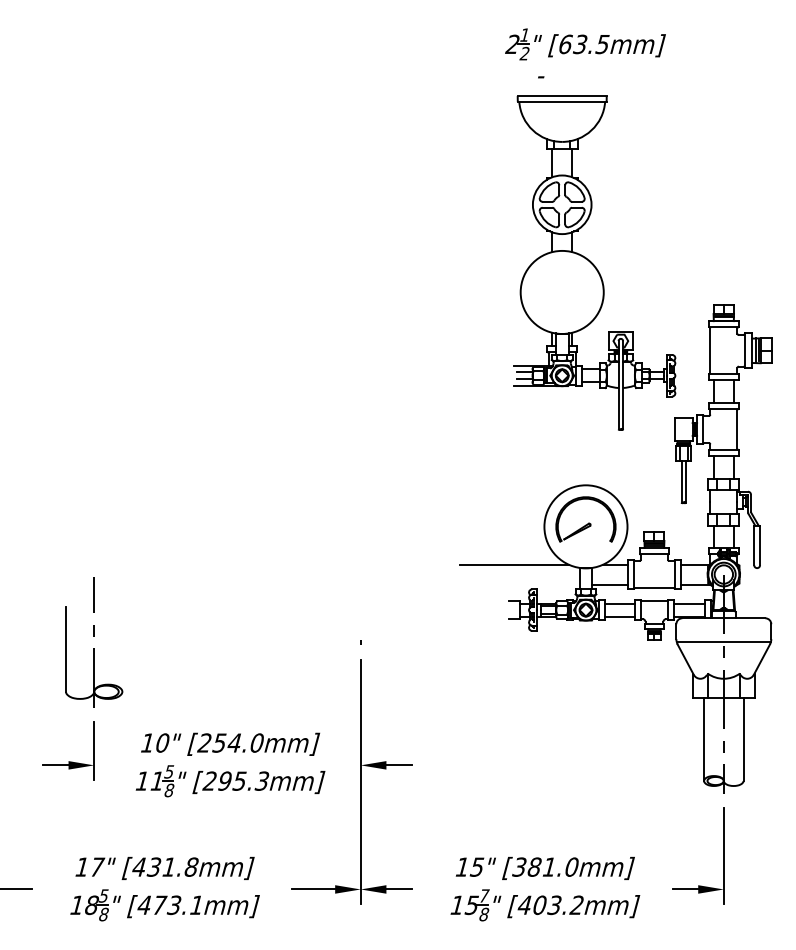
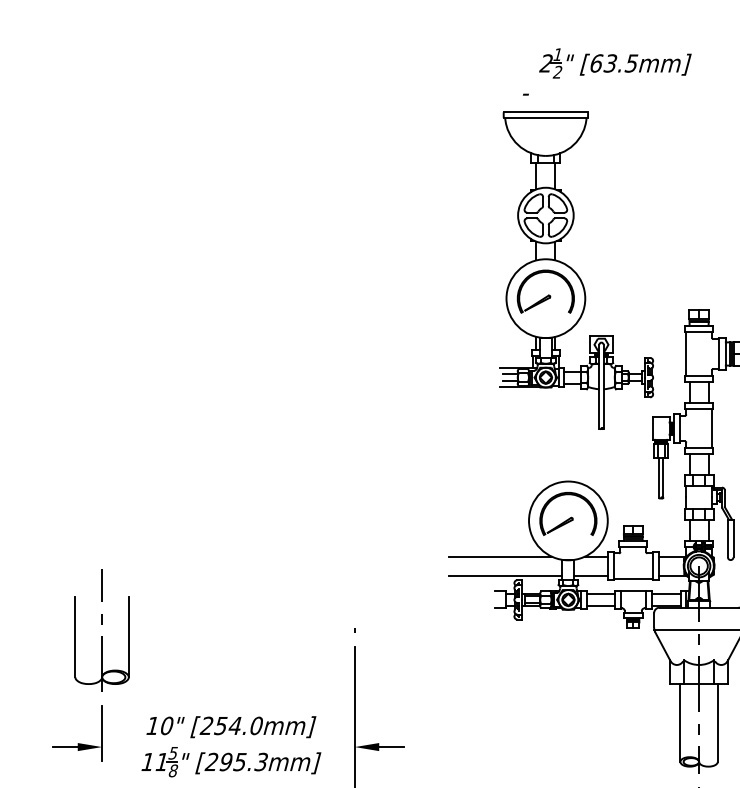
part: (585, 44) -> (615, 63), moved
part: (561, 285) -> (545, 292), added
line: (519, 584) -> (505, 575), added
line: (122, 648) -> (128, 636), added

